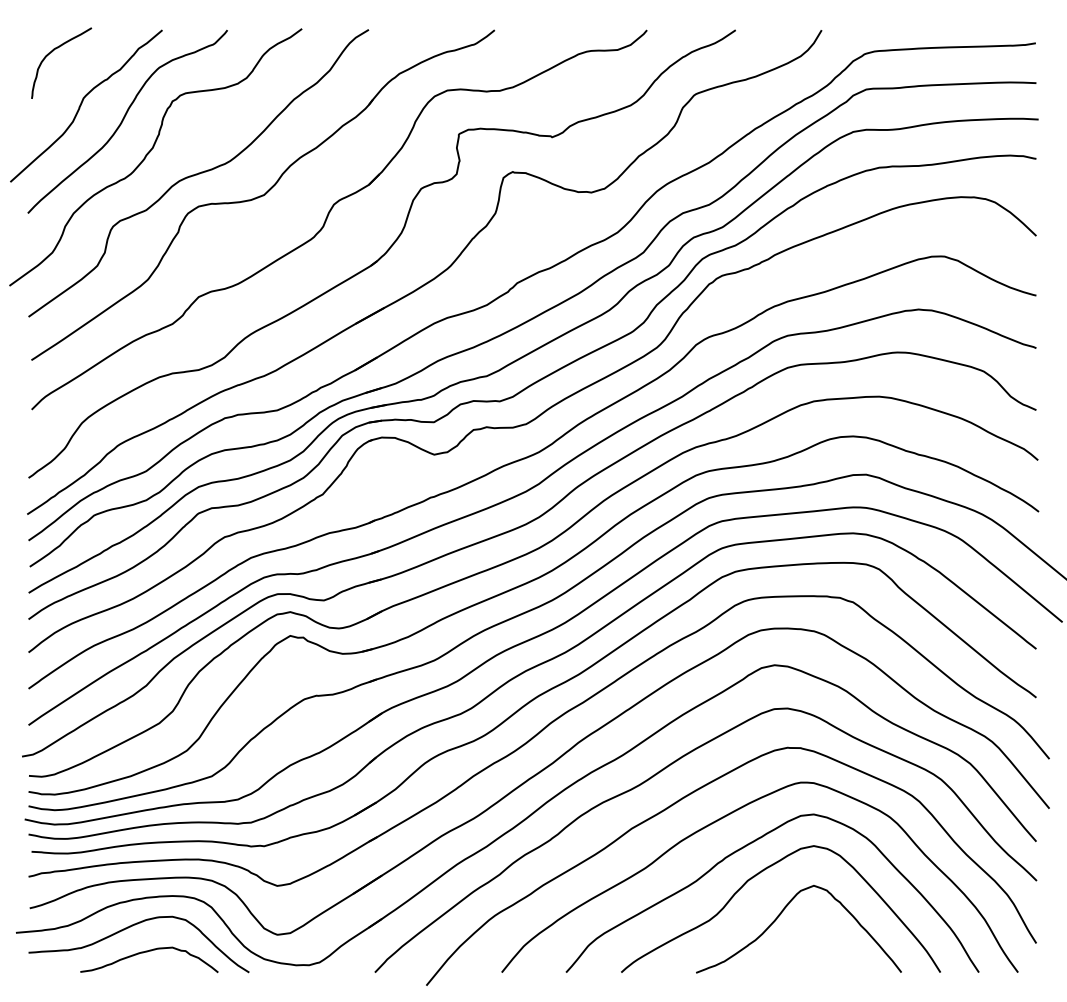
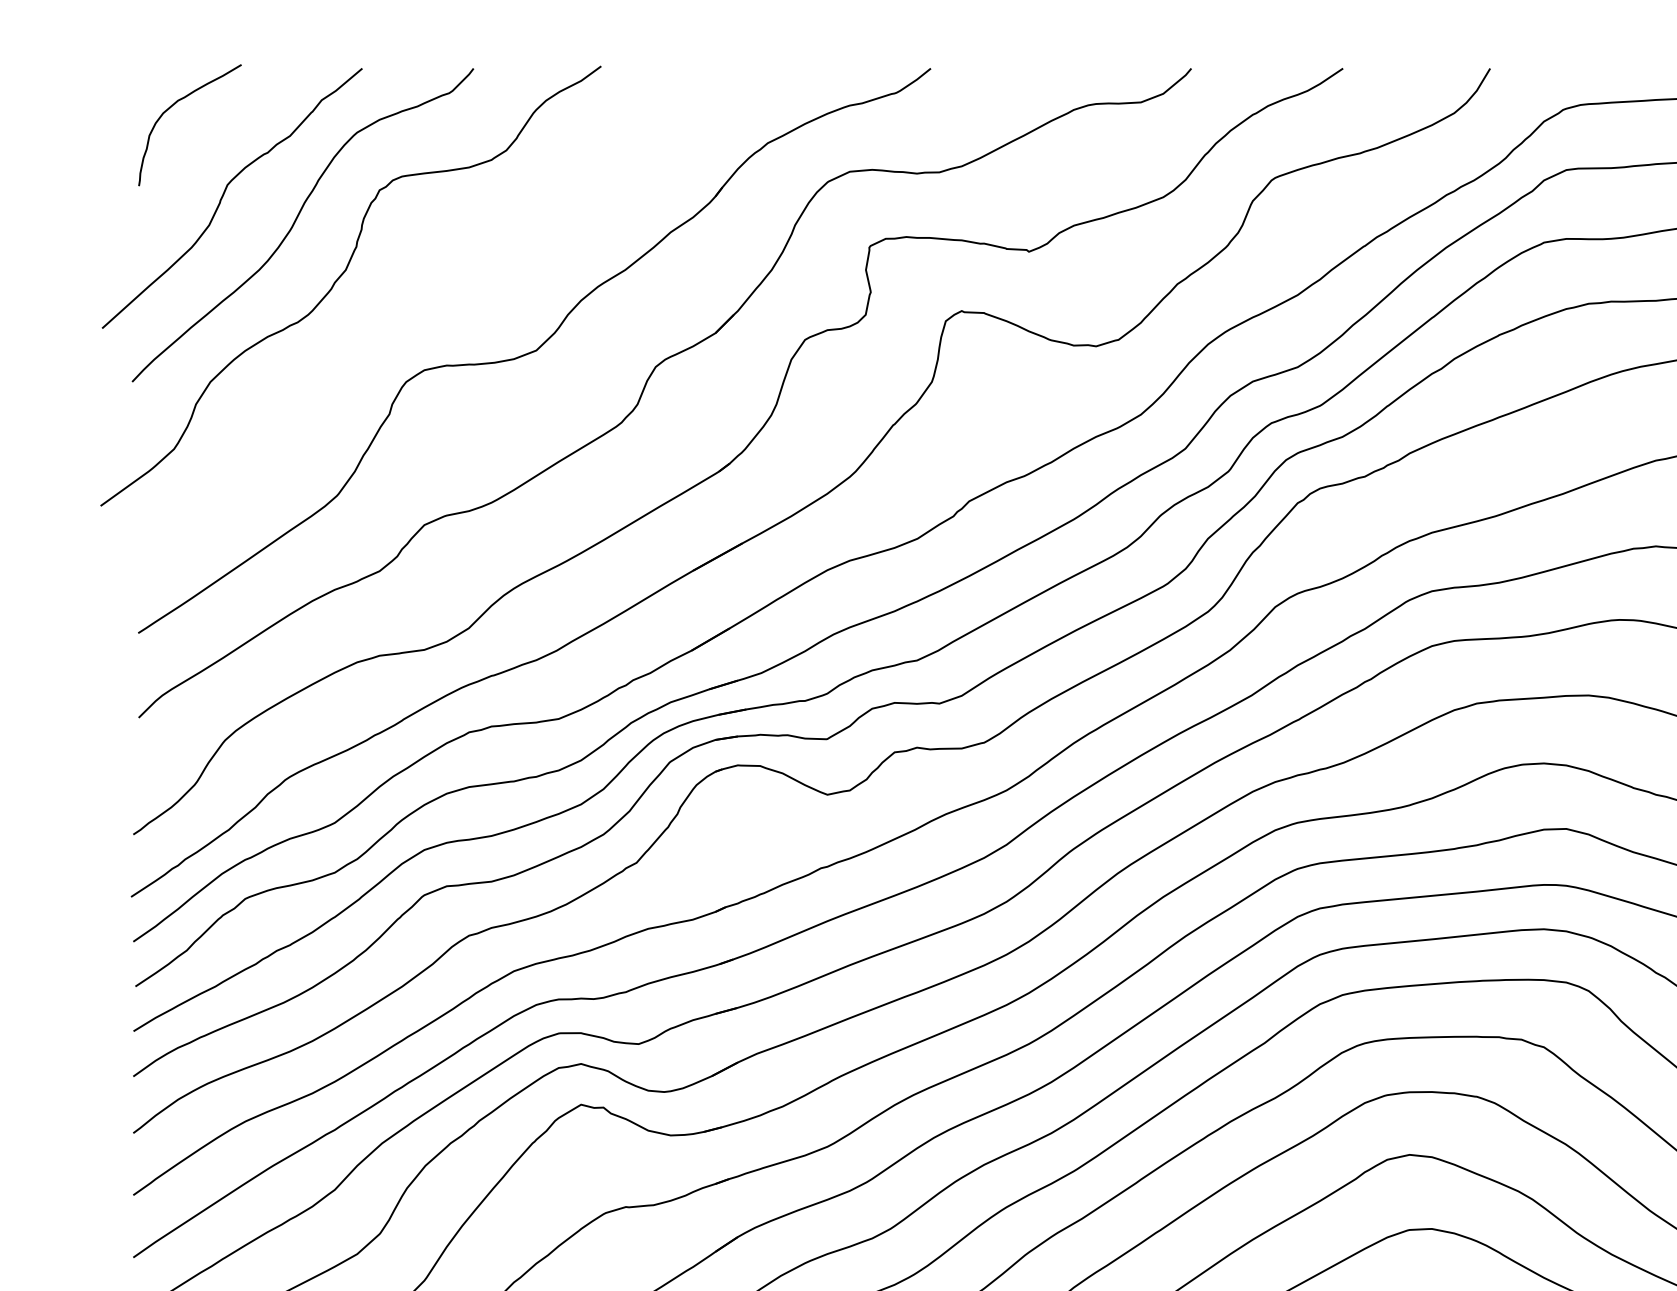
curve: (198, 173) -> (424, 313), removed

